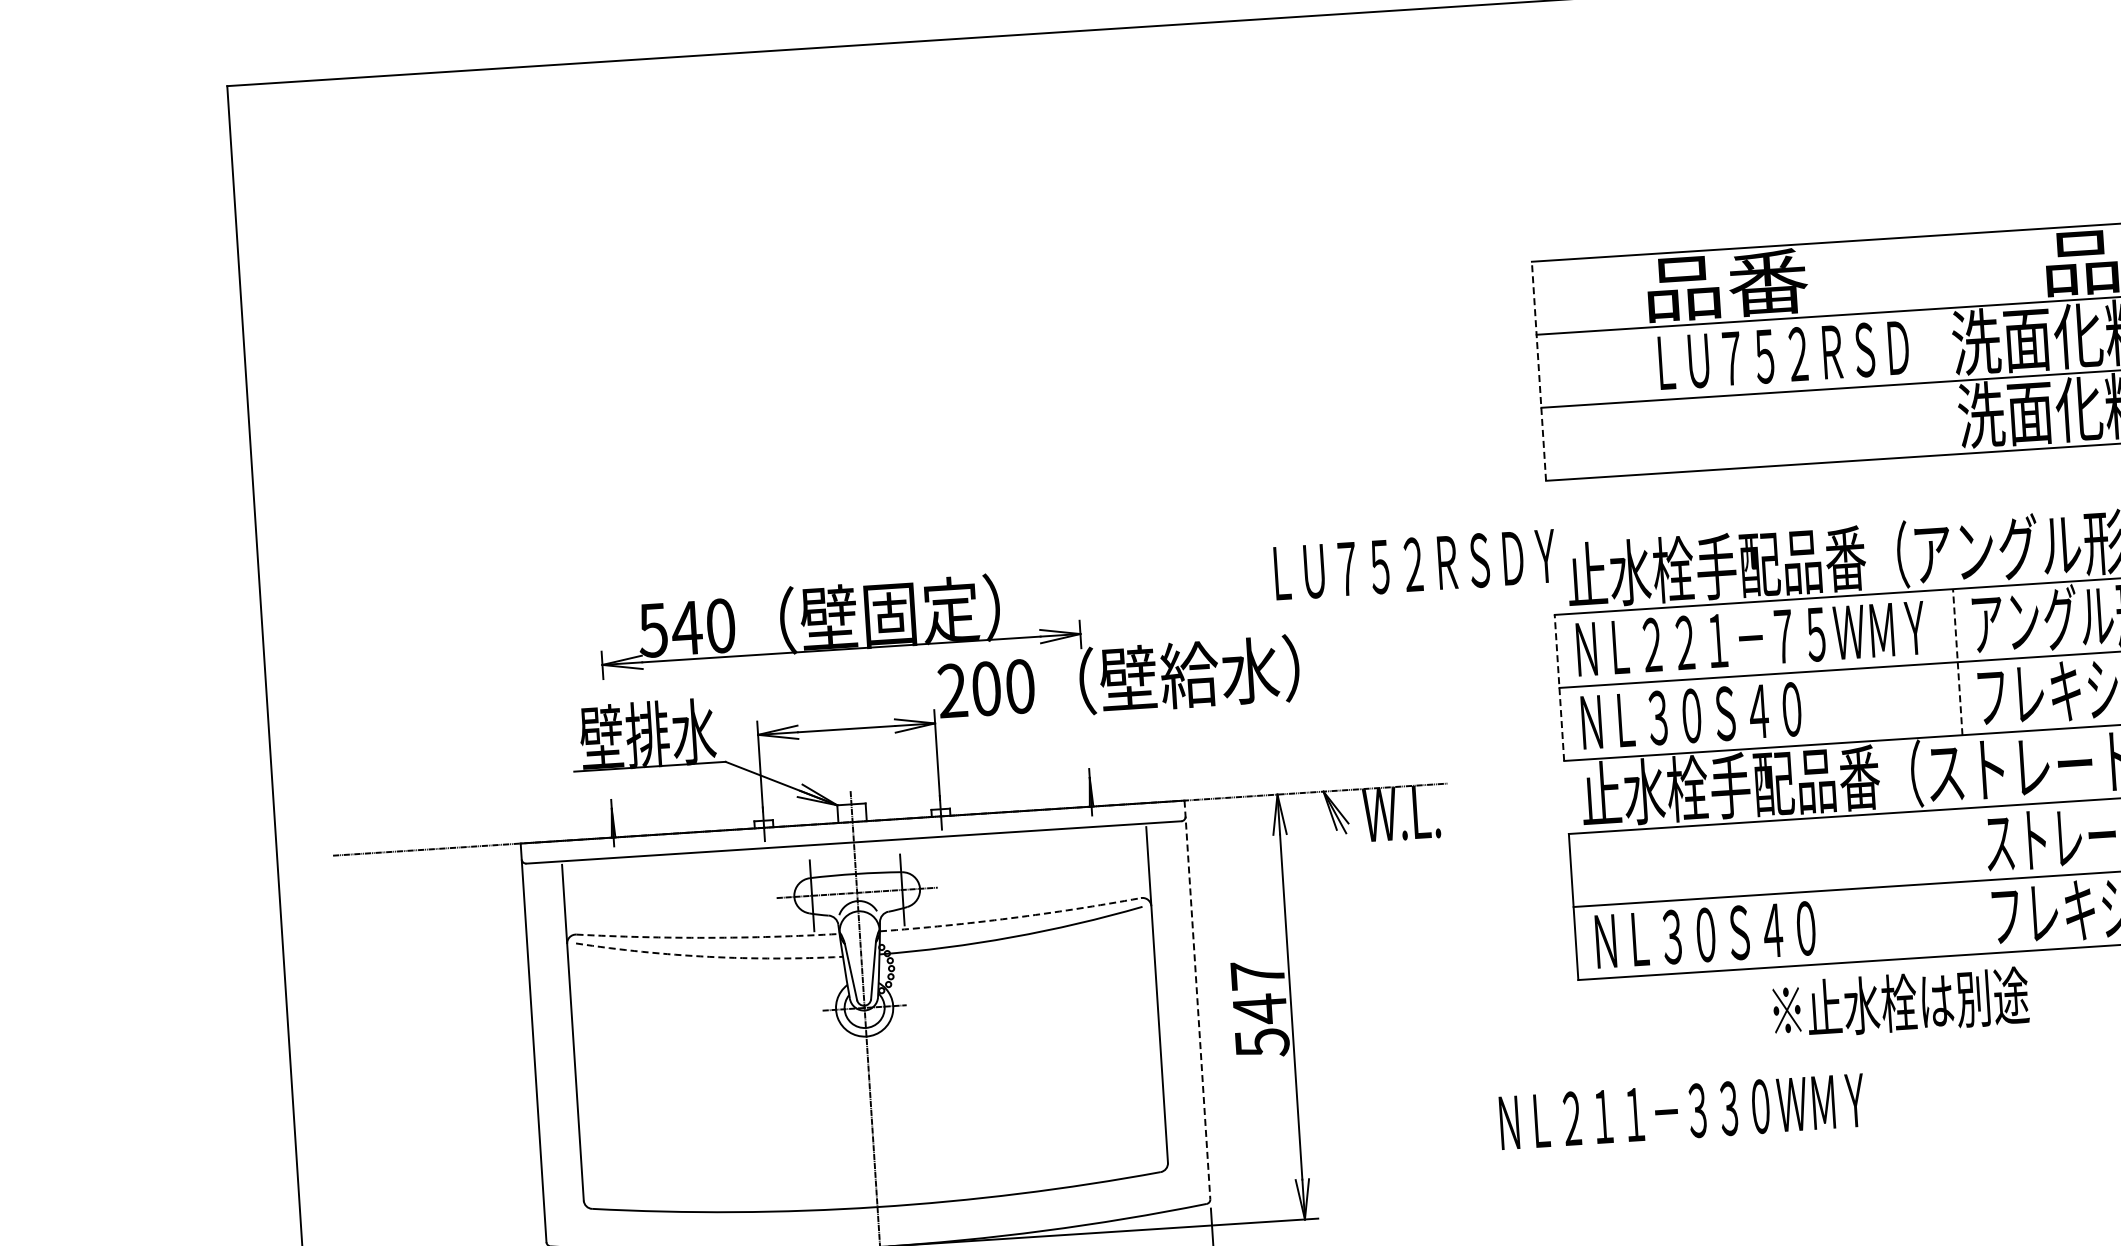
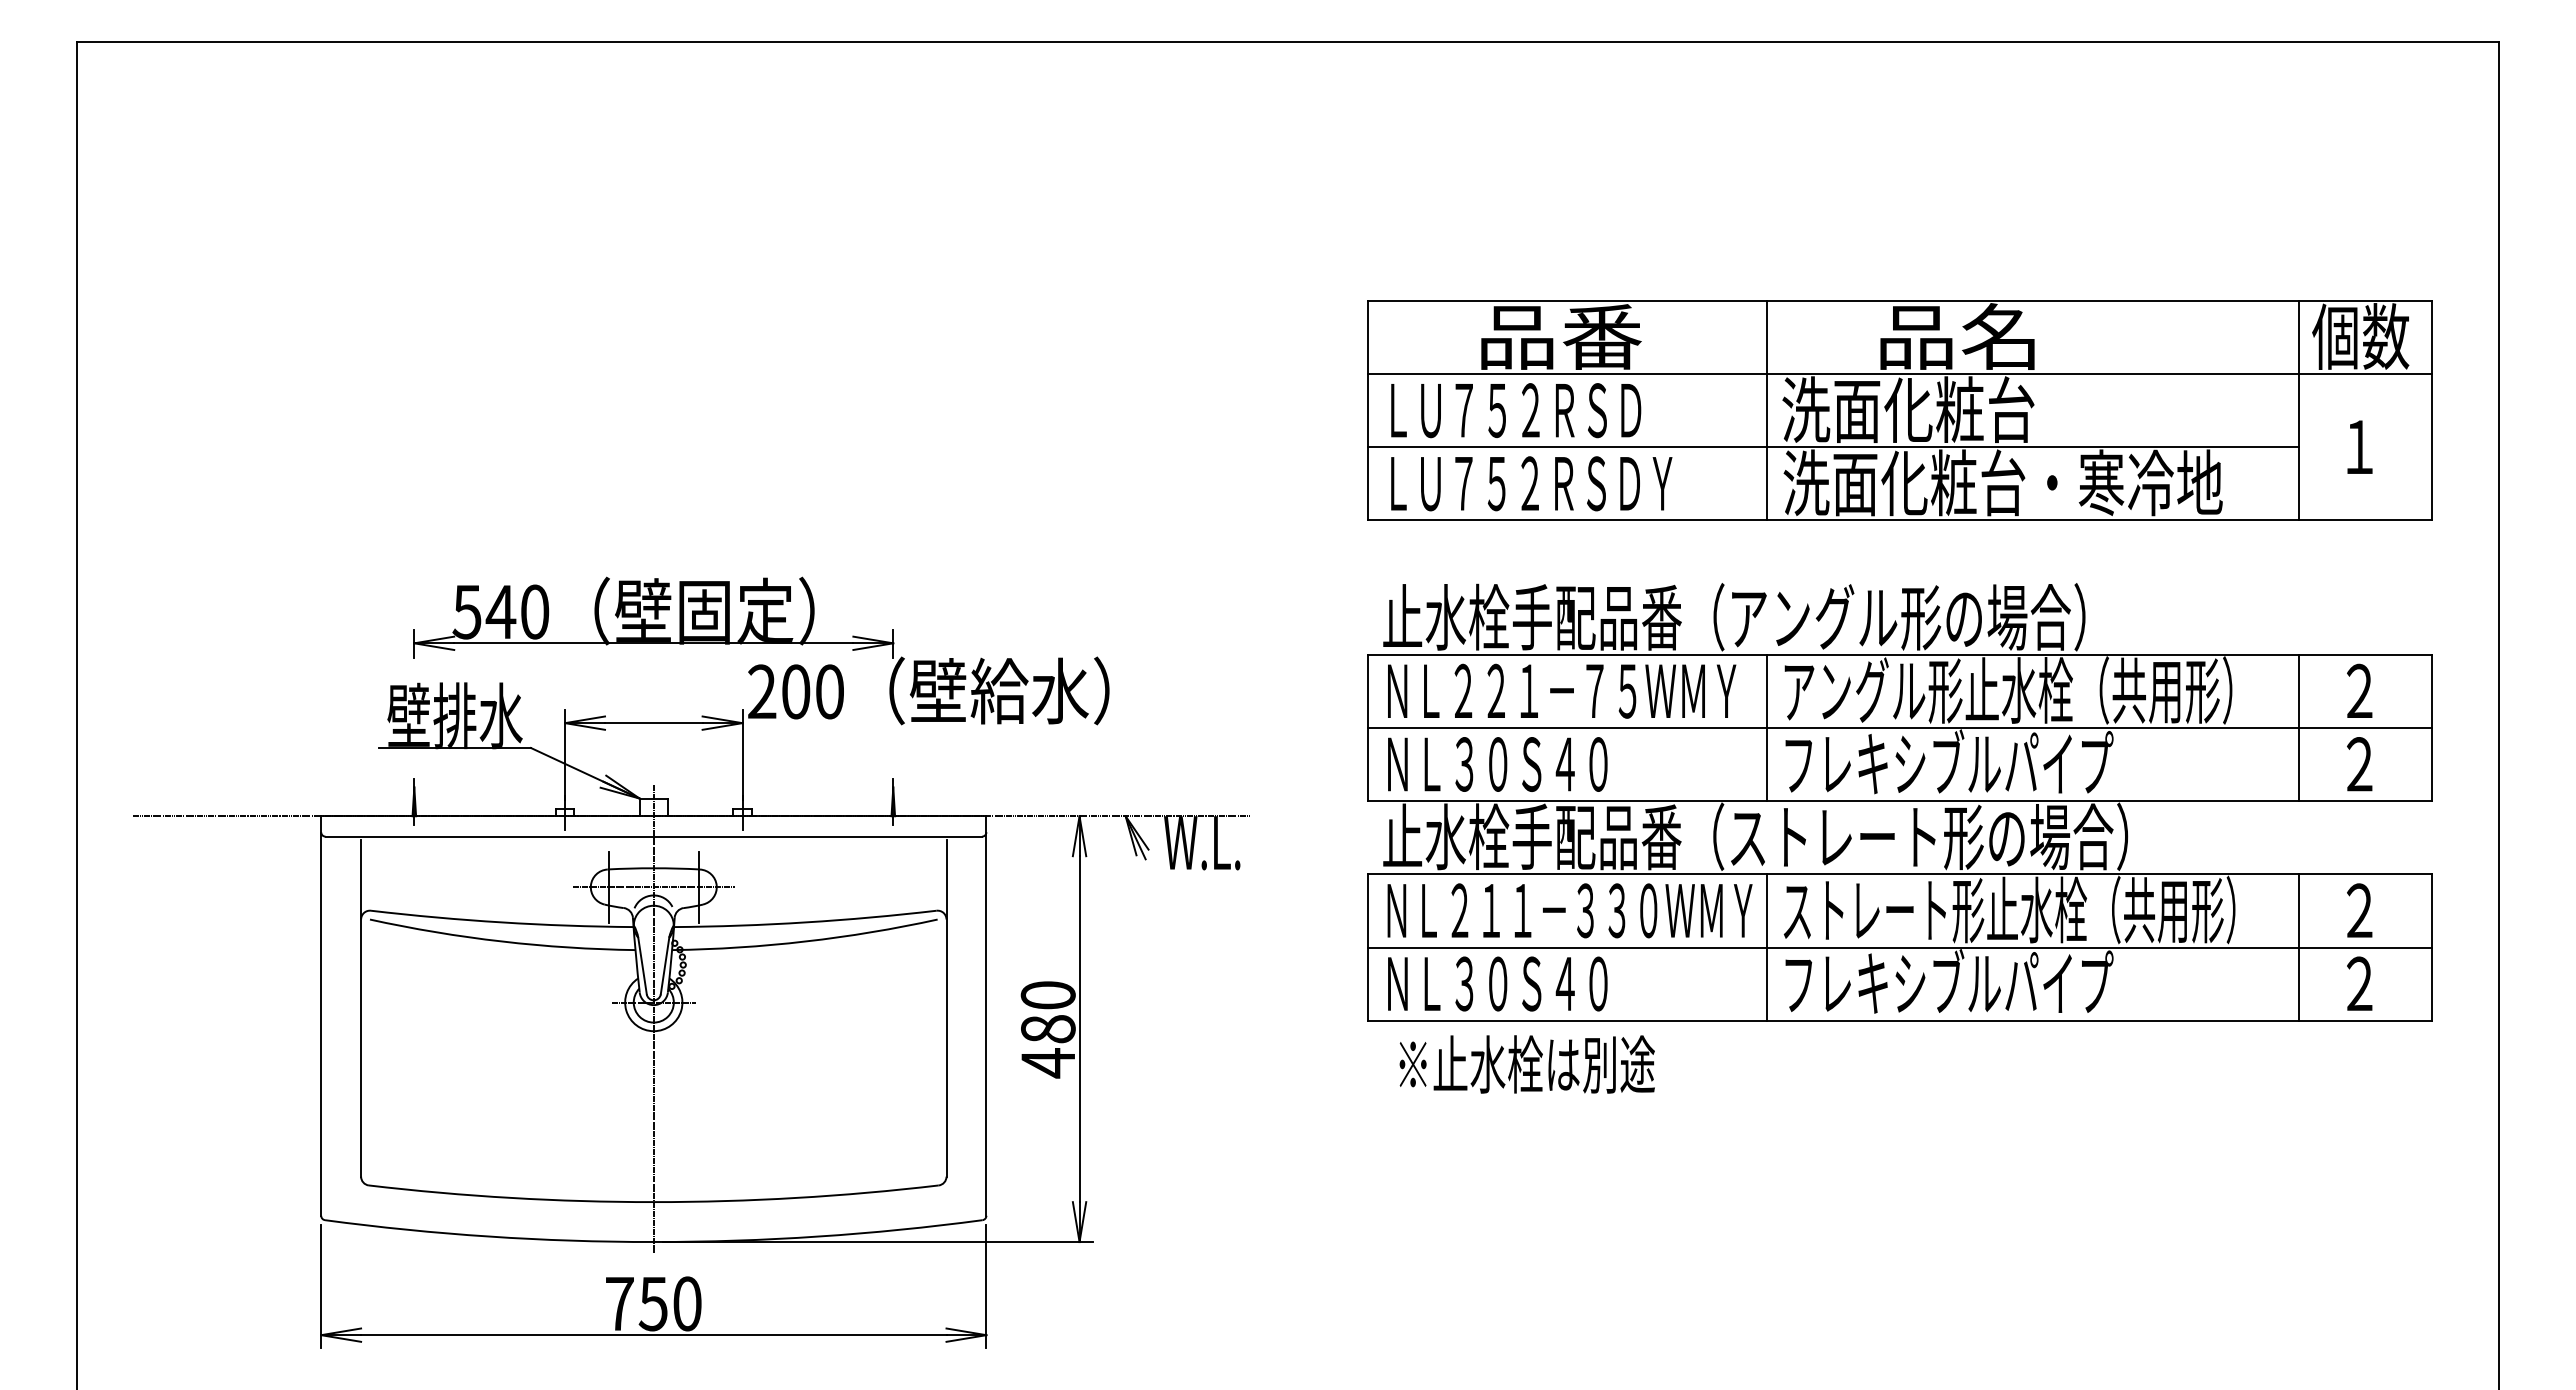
line: (1936, 345) -> (1766, 410), added
text: (1784, 355) -> (1516, 410), moved
line: (1538, 371) -> (1367, 410), dashed -> solid
text: (1414, 564) -> (1531, 483), moved
line: (1957, 661) -> (1766, 727), dashed -> solid
line: (1559, 687) -> (1367, 727), dashed -> solid
line: (1971, 881) -> (1766, 947), added
arc: (1010, 918) -> (805, 922), dashed -> solid
arc: (708, 937) -> (502, 922), dashed -> solid
arc: (708, 956) -> (501, 941), dashed -> solid
line: (1197, 1000) -> (986, 1016), dashed -> solid
text: (1900, 1003) -> (1526, 1064), moved
text: (1259, 1009) -> (1047, 1029), 547 -> 480
text: (1681, 1111) -> (1569, 910), moved

